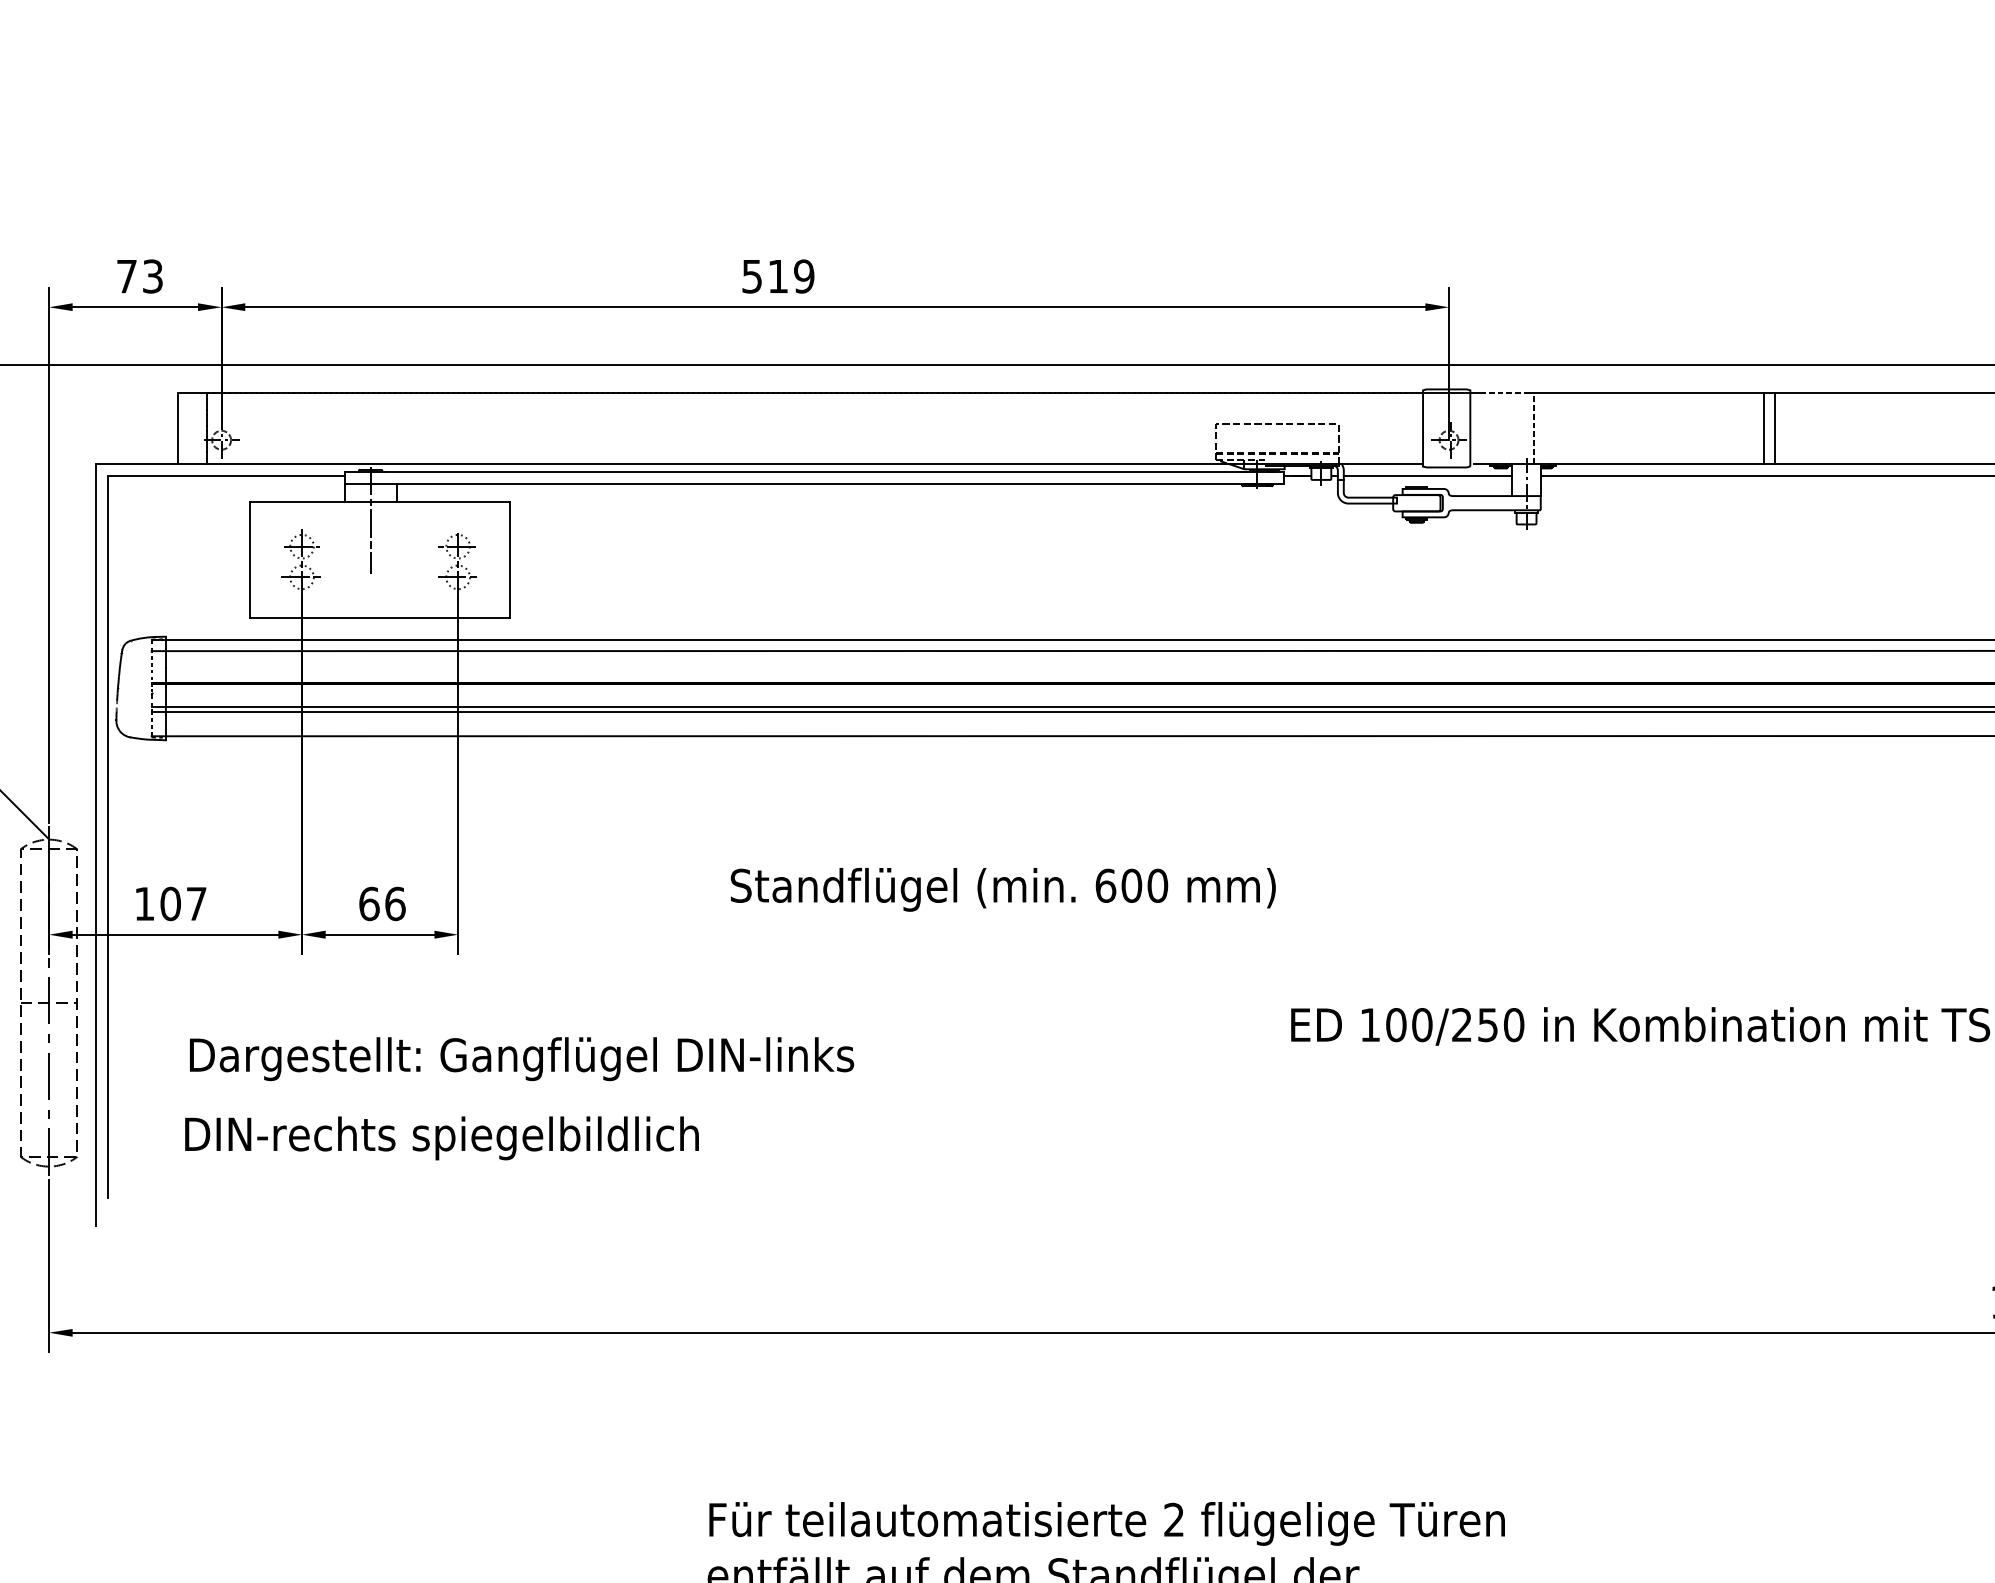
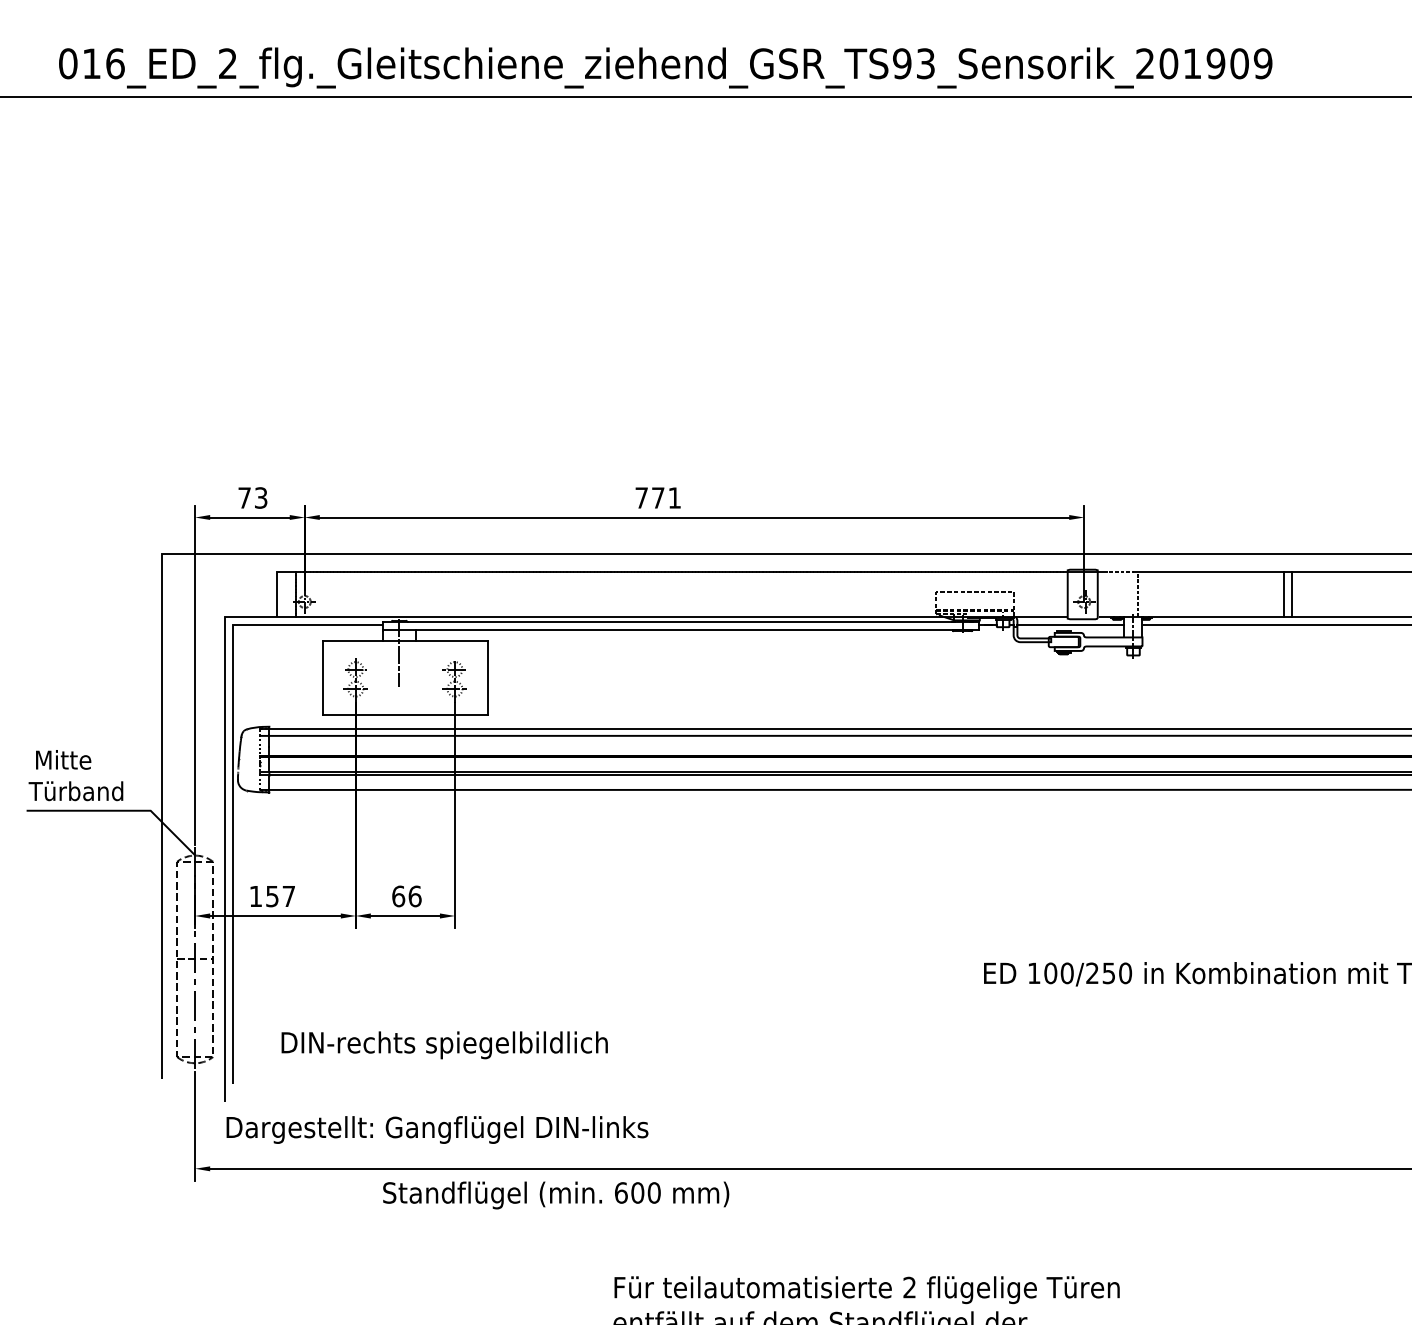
text: (778, 275) -> (658, 497), 519 -> 771
text: (1003, 889) -> (556, 1195), moved
text: (170, 904) -> (272, 896), 107 -> 157
text: (521, 1058) -> (437, 1129), moved

